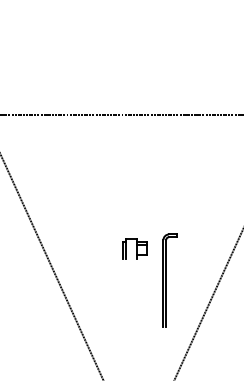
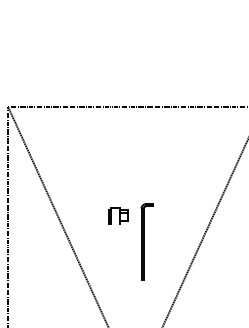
part: (163, 280) -> (141, 241), moved

